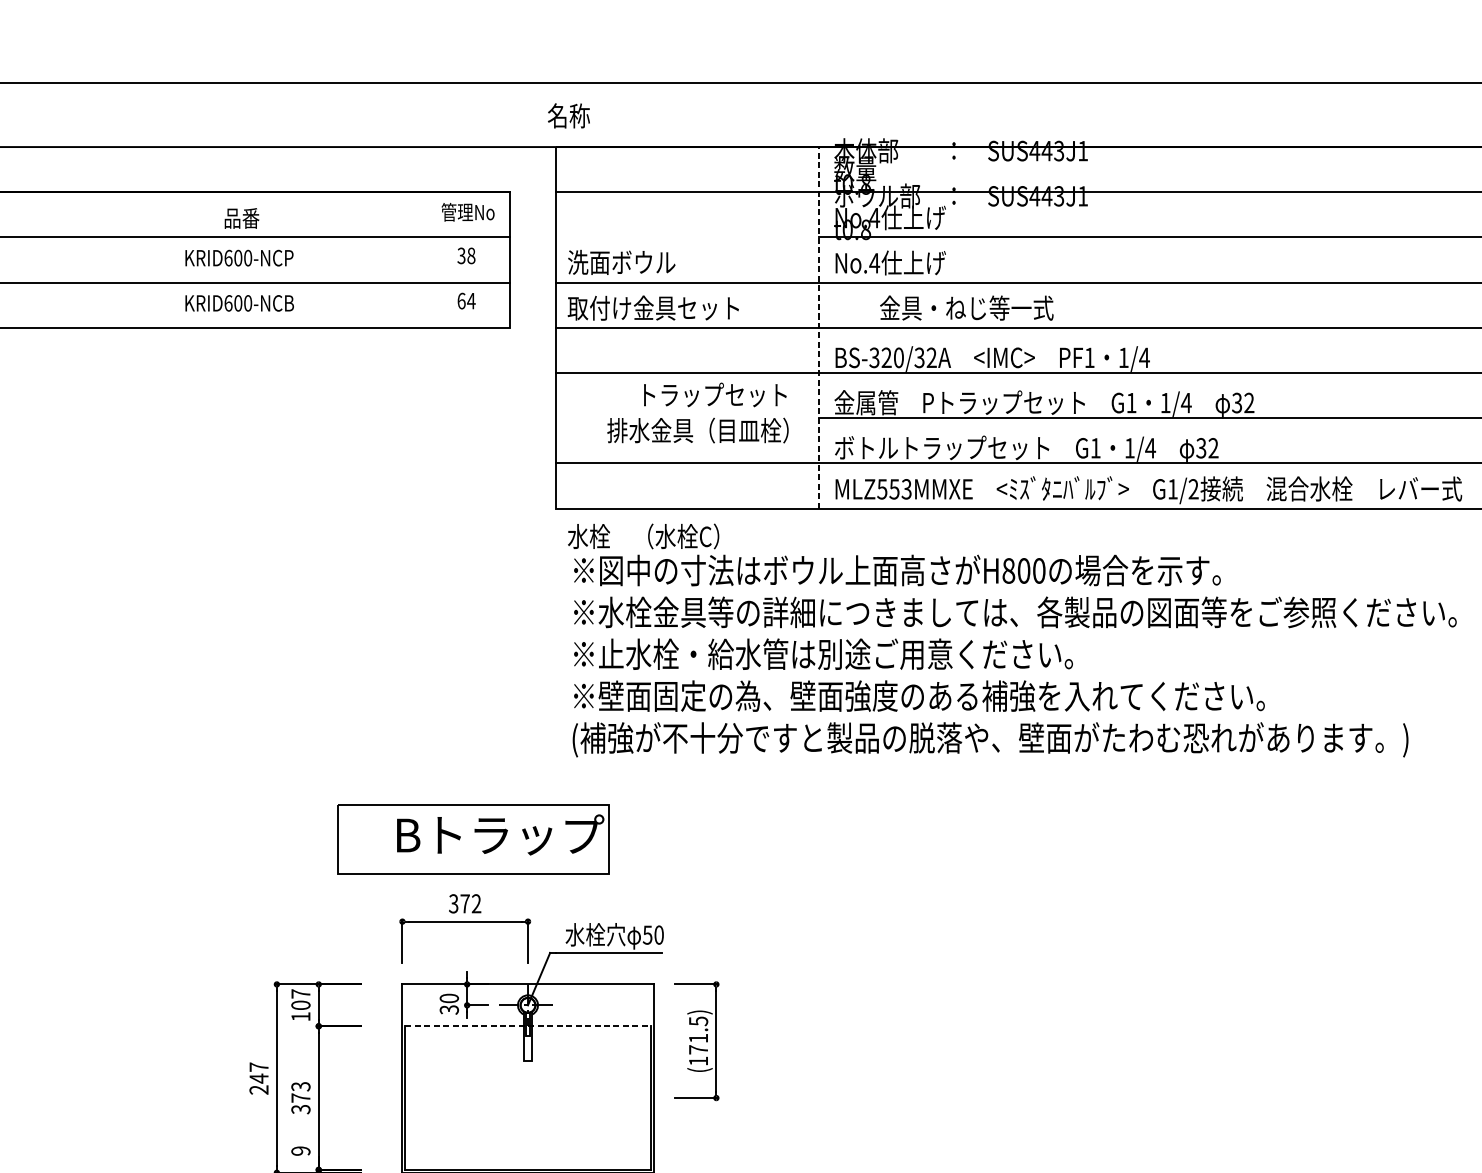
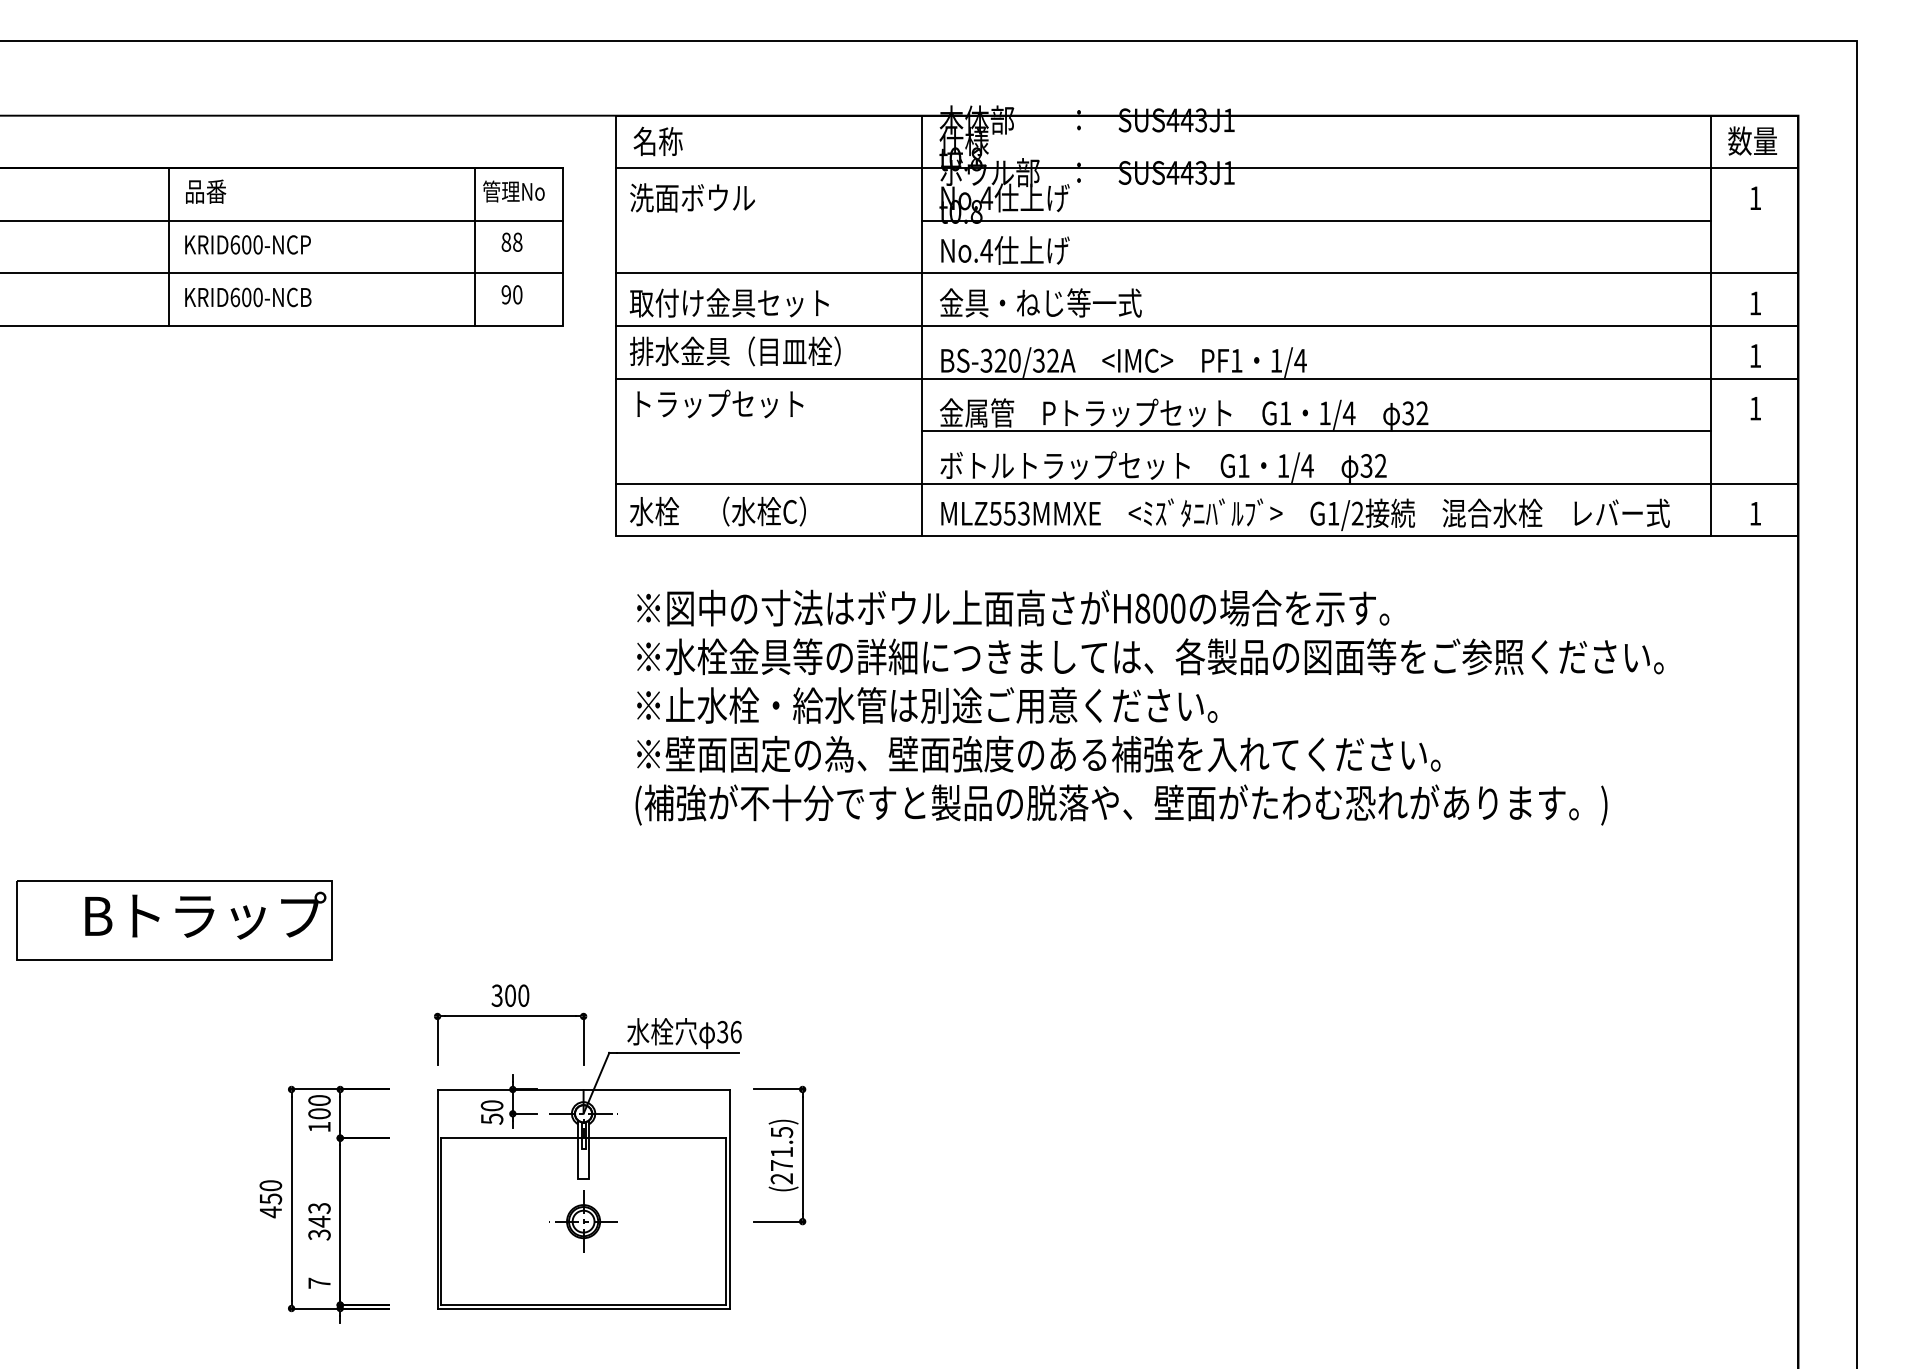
text: (568, 115) -> (657, 141), moved
text: (854, 169) -> (963, 141), 数量 -> 仕様
text: (242, 218) -> (206, 191), moved
text: (461, 255) -> (506, 241), 38 -> 88
line: (171, 259) -> (168, 246), added
line: (435, 259) -> (475, 246), added
text: (621, 262) -> (692, 197), moved
text: (466, 300) -> (511, 294), 64 -> 90
text: (966, 307) -> (1040, 302), moved
line: (819, 327) -> (922, 325), dashed -> solid
text: (715, 394) -> (720, 403), moved
text: (697, 430) -> (734, 351), moved
text: (643, 536) -> (717, 511), moved
part: (473, 839) -> (174, 920), moved
text: (471, 903) -> (517, 995), 372 -> 300
text: (653, 934) -> (729, 1031), 50 -> 36
text: (300, 993) -> (319, 1100), 107 -> 100
text: (448, 1009) -> (491, 1118), 30 -> 50
line: (527, 1026) -> (583, 1138), dashed -> solid
text: (698, 1060) -> (781, 1178), (171.5) -> (271.5)
text: (258, 1079) -> (270, 1199), 247 -> 450
text: (300, 1097) -> (319, 1221), 373 -> 343
part: (527, 1097) -> (583, 1221), added
text: (300, 1150) -> (319, 1282), 9 -> 7

